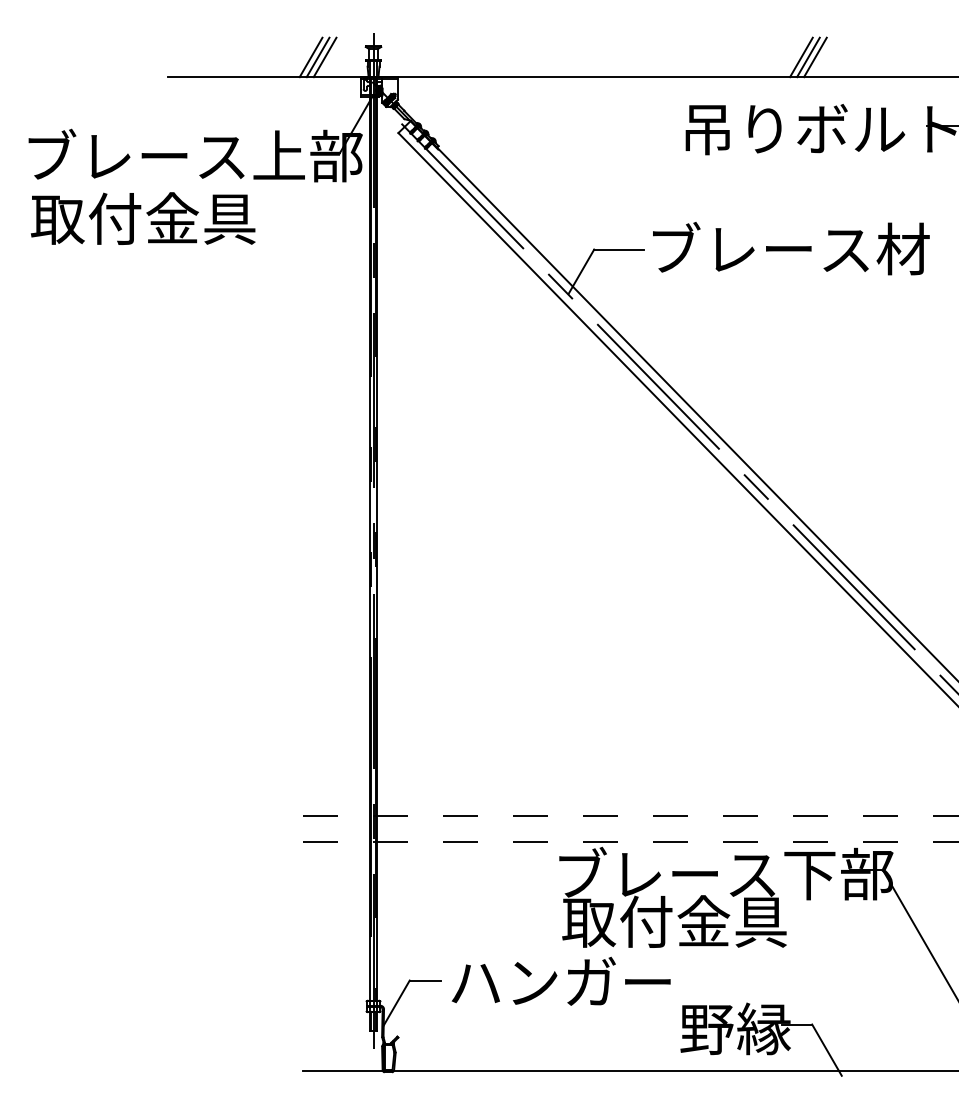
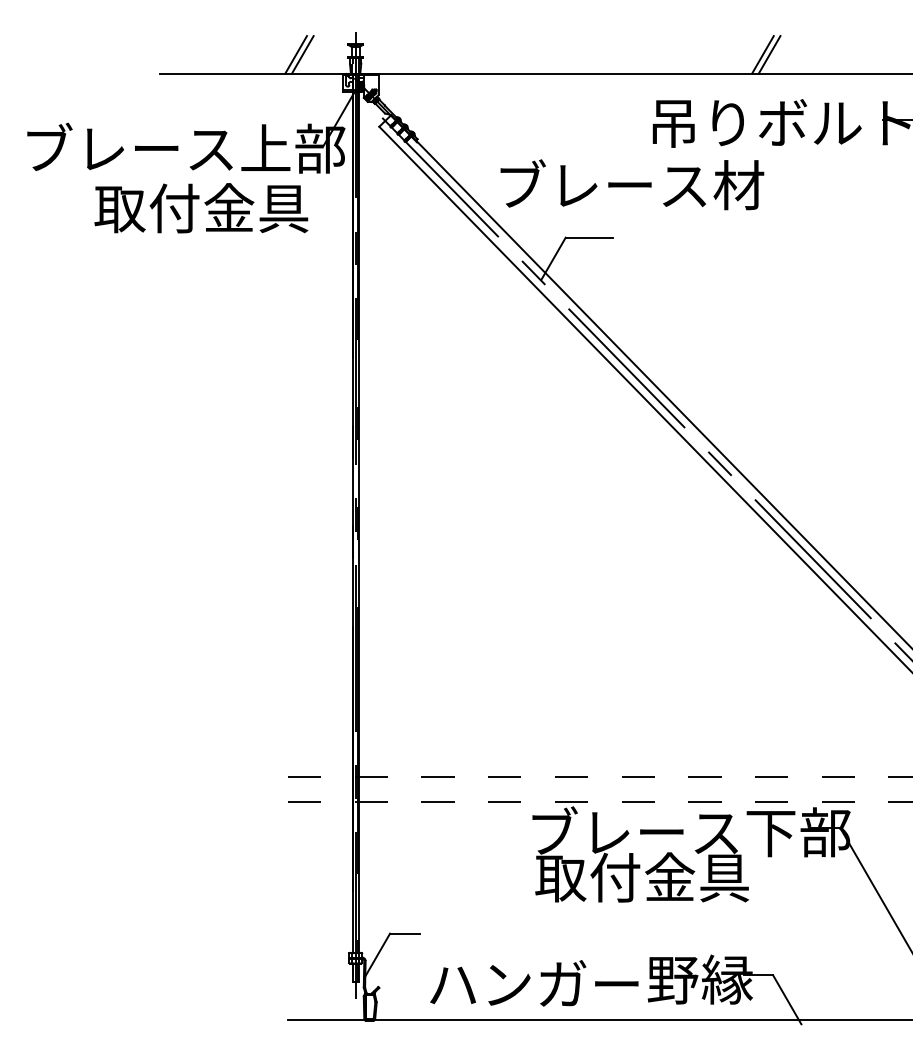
line: (325, 57) -> (309, 54), removed
line: (815, 57) -> (776, 54), removed
text: (143, 218) -> (201, 208), moved
text: (791, 248) -> (632, 184), moved
text: (561, 981) -> (534, 983), moved

